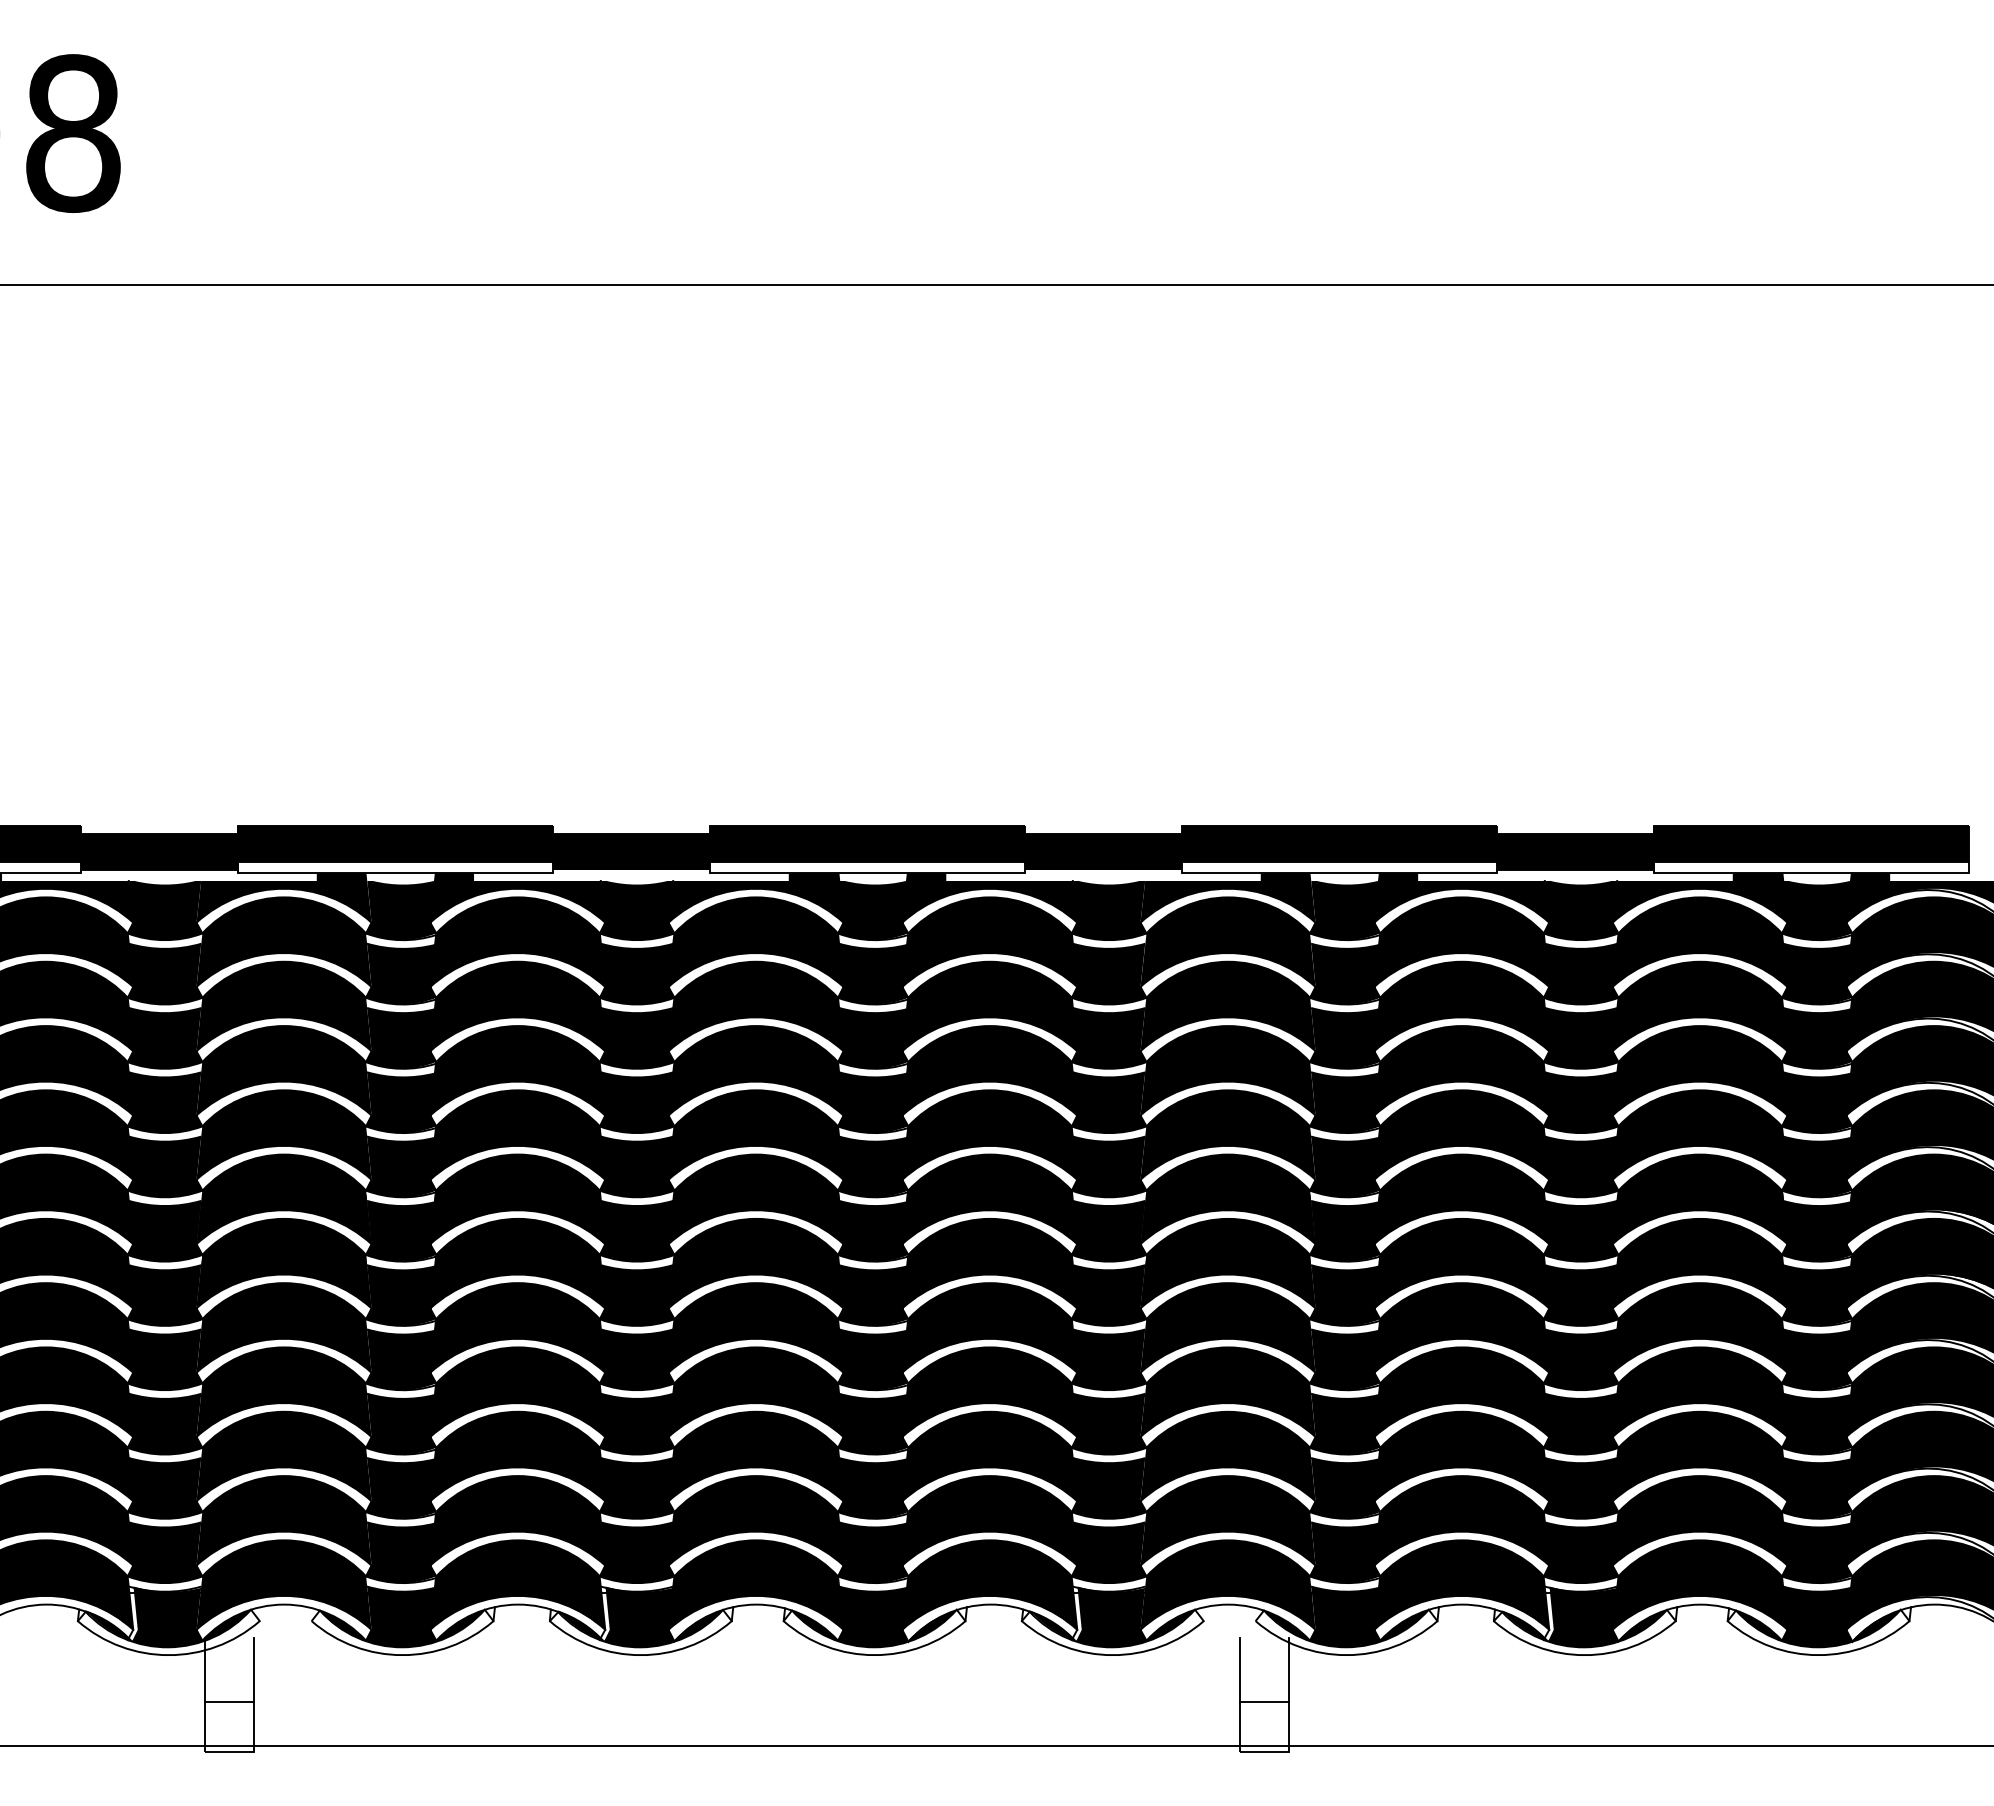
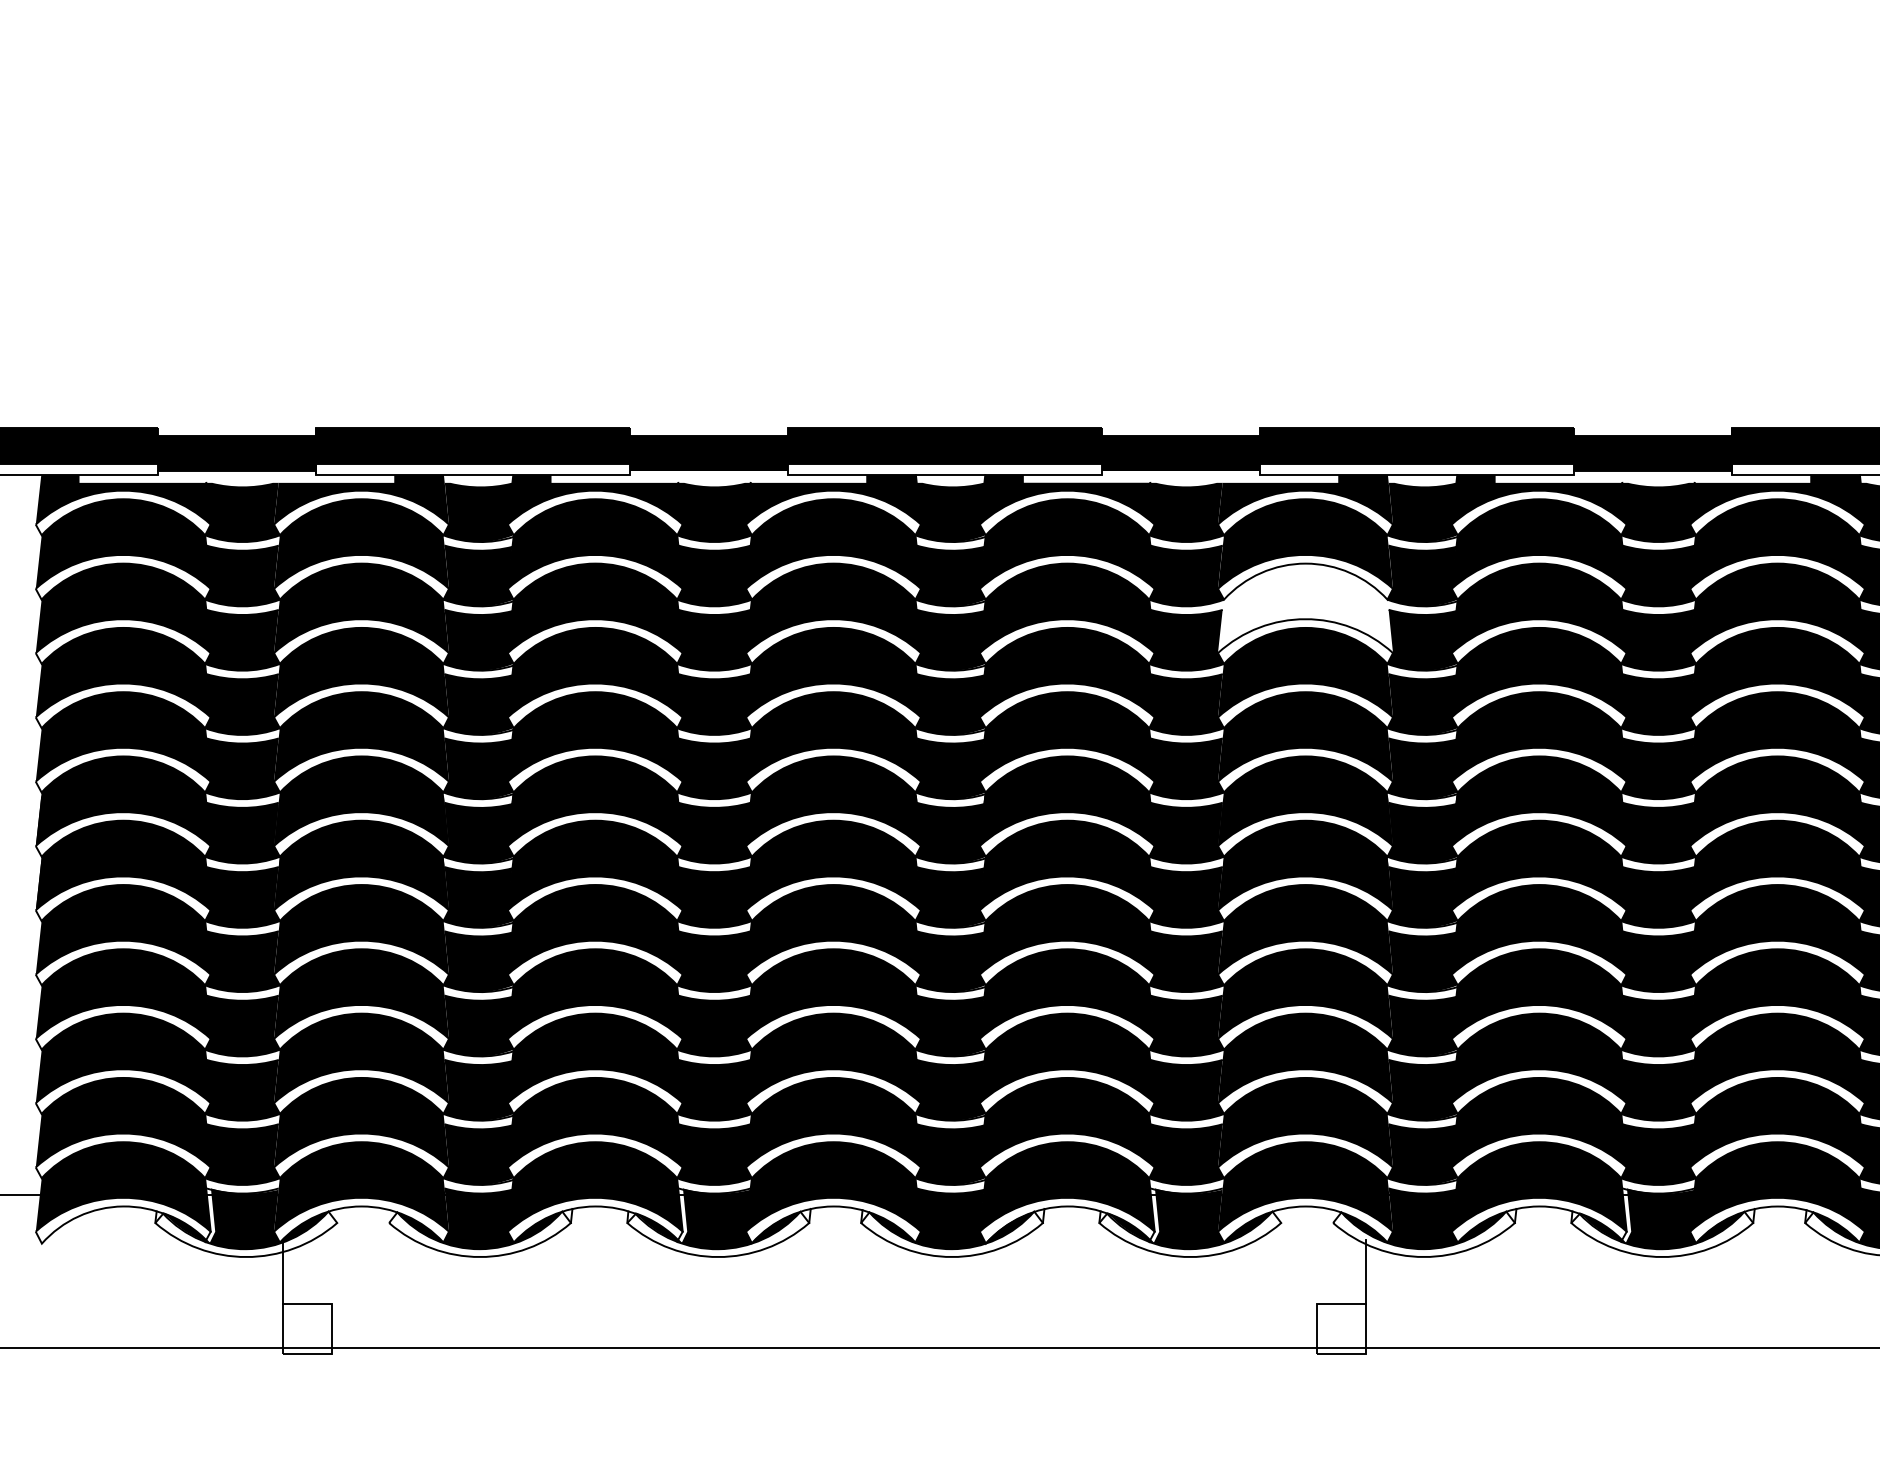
fill: (1227, 1006) -> (1304, 608), removed
line: (254, 1669) -> (331, 1271), removed
line: (1239, 1669) -> (1316, 1271), removed

